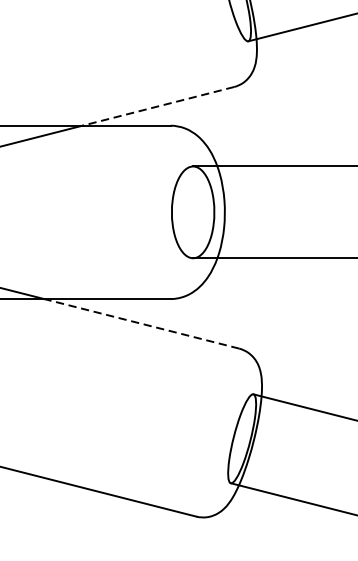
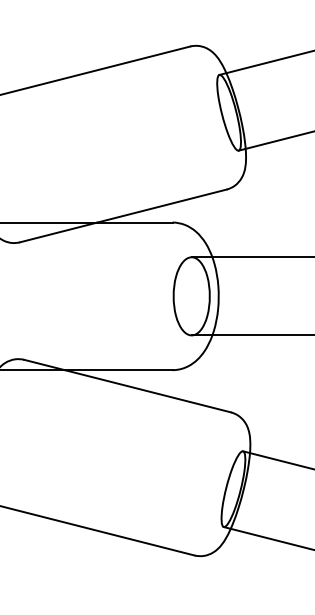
line: (158, 106) -> (162, 206), dashed -> solid
line: (141, 324) -> (147, 391), dashed -> solid

